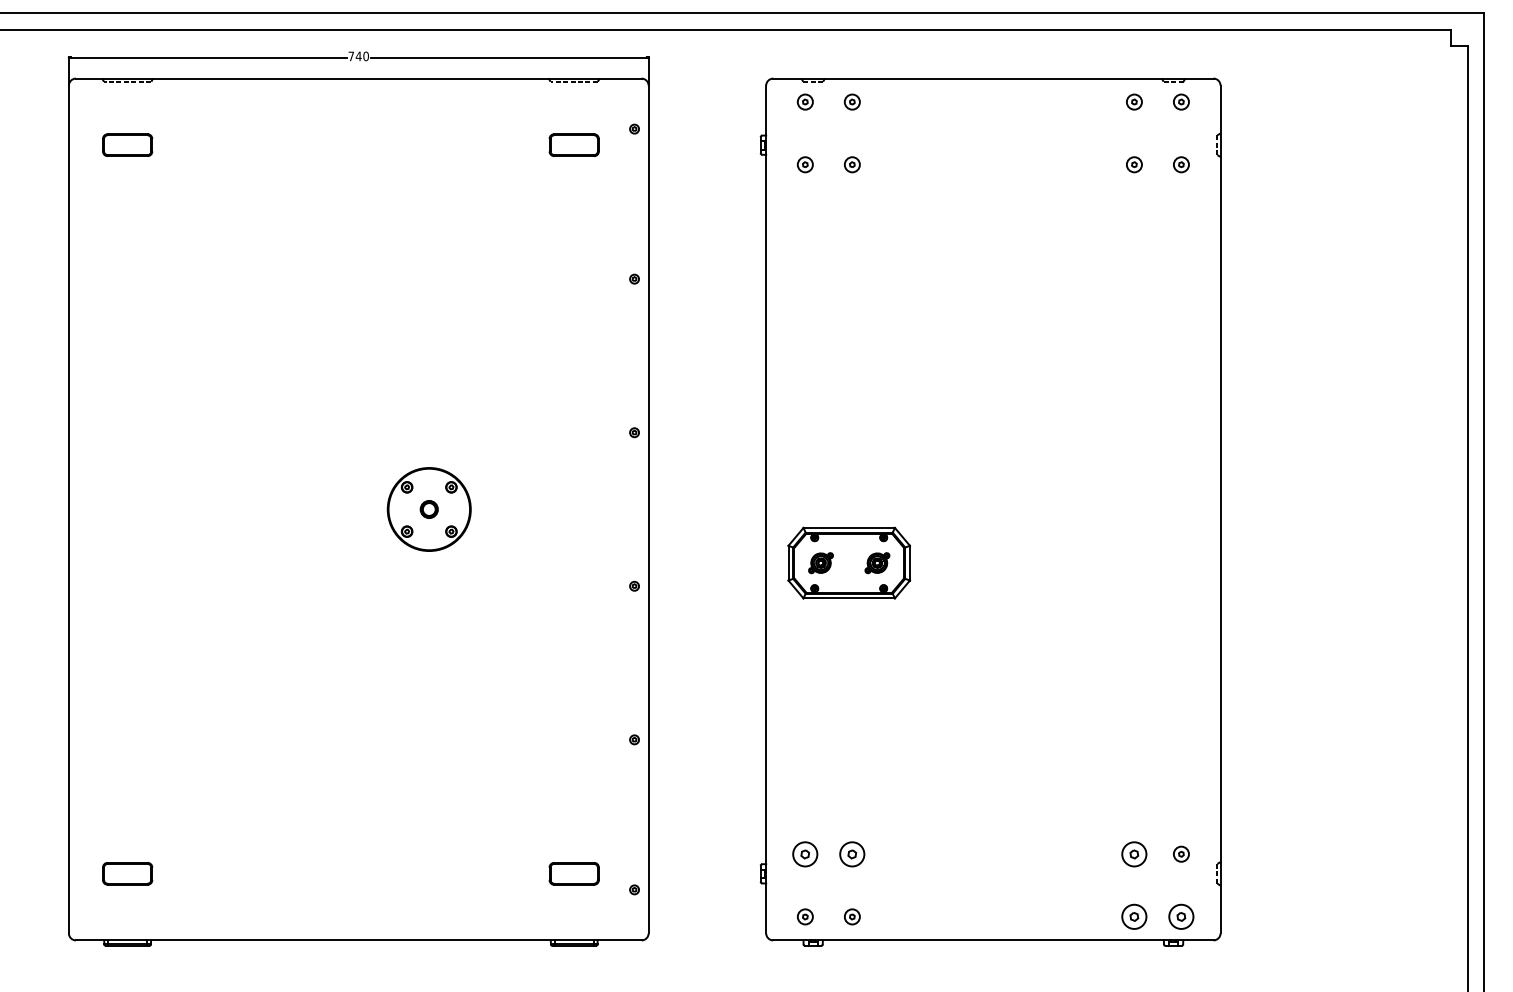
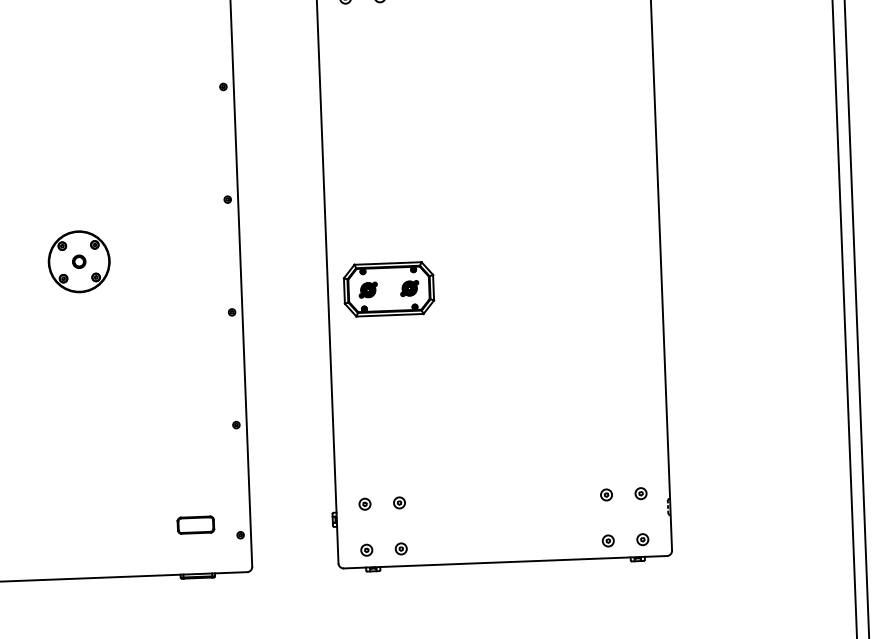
part: (805, 853) -> (365, 503), size x0.62
part: (852, 853) -> (399, 502), size x0.62
part: (1134, 853) -> (606, 494), size x0.62
part: (1134, 916) -> (608, 540), size x0.62
part: (1181, 916) -> (642, 539), size x0.62

